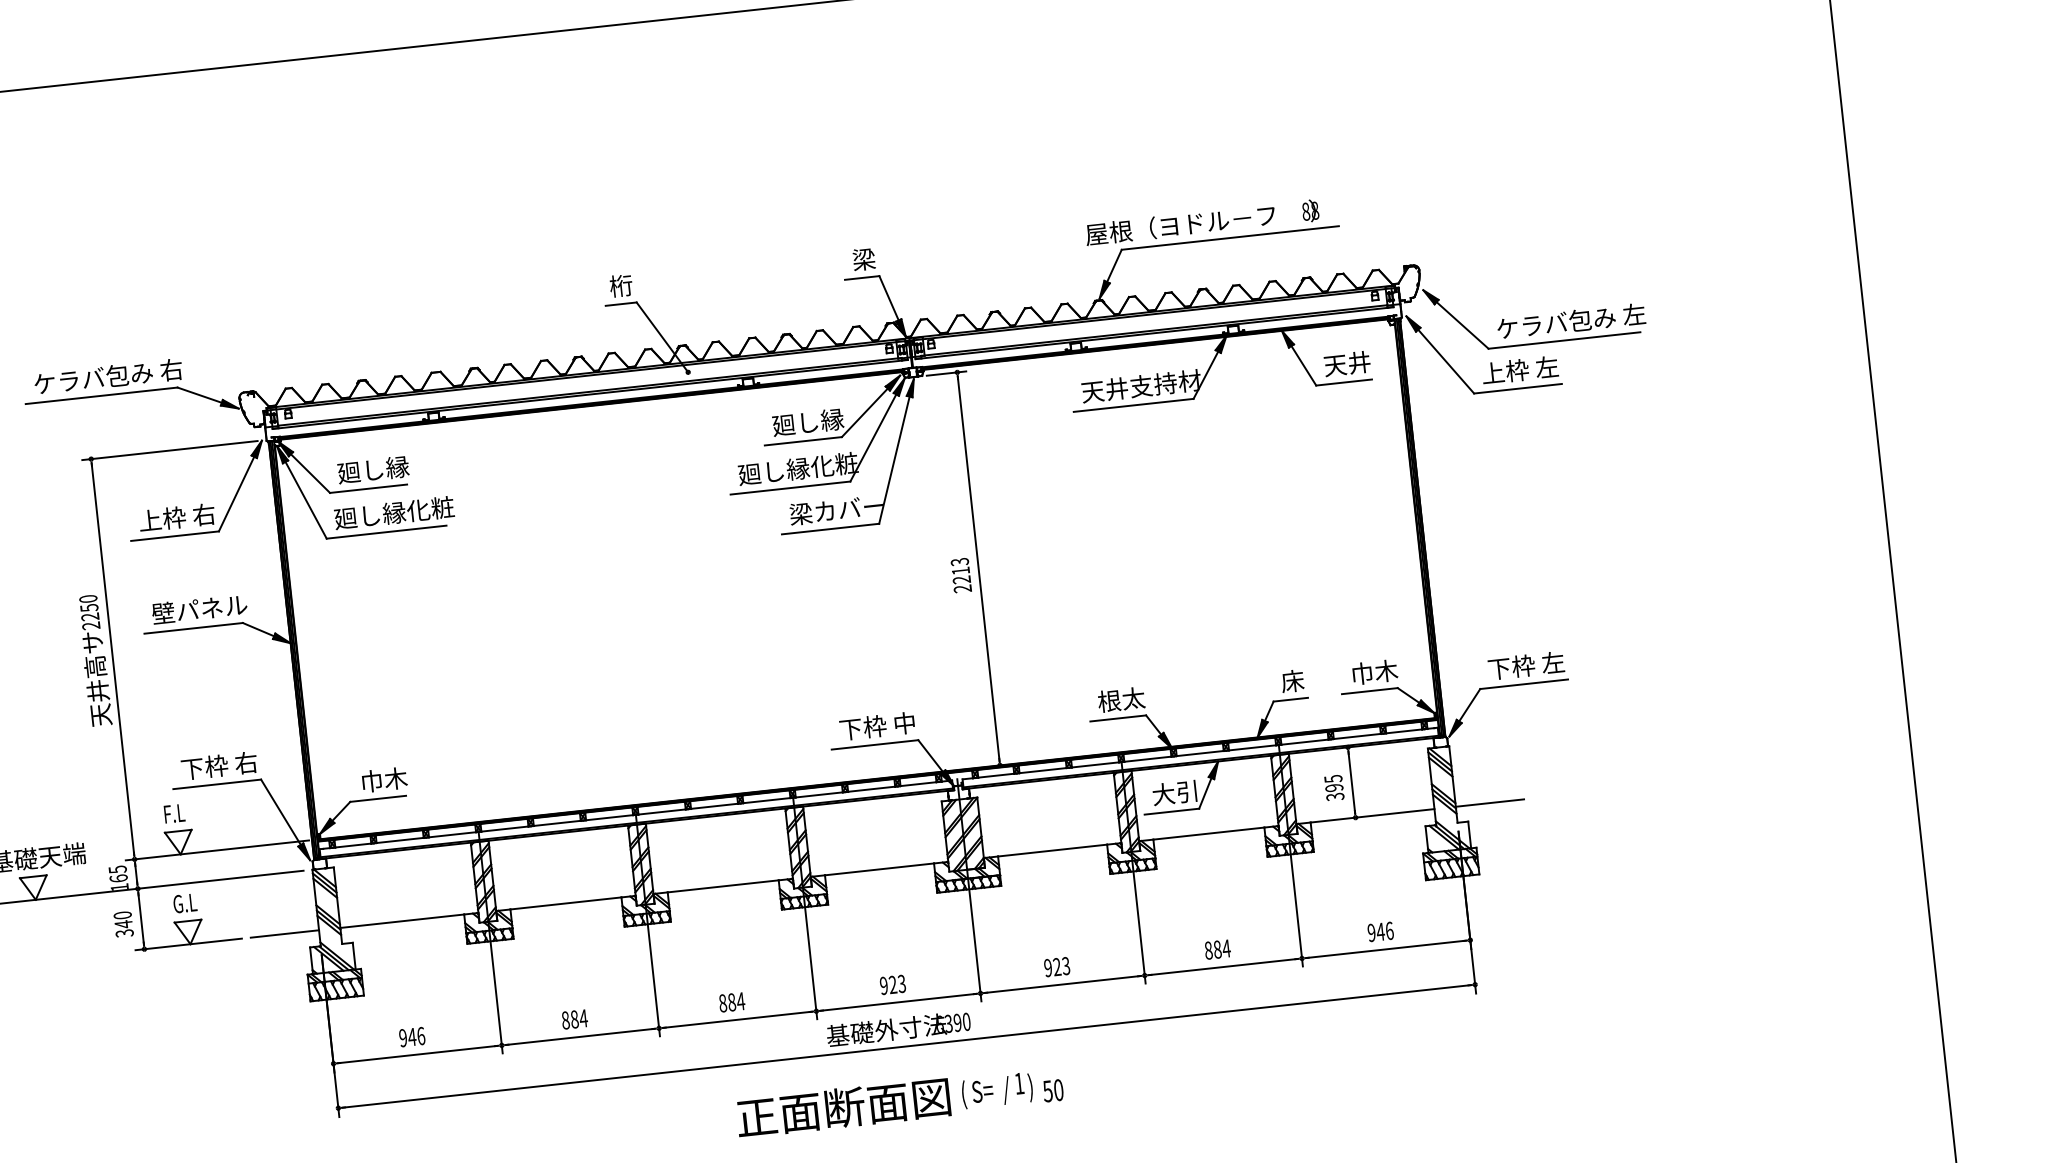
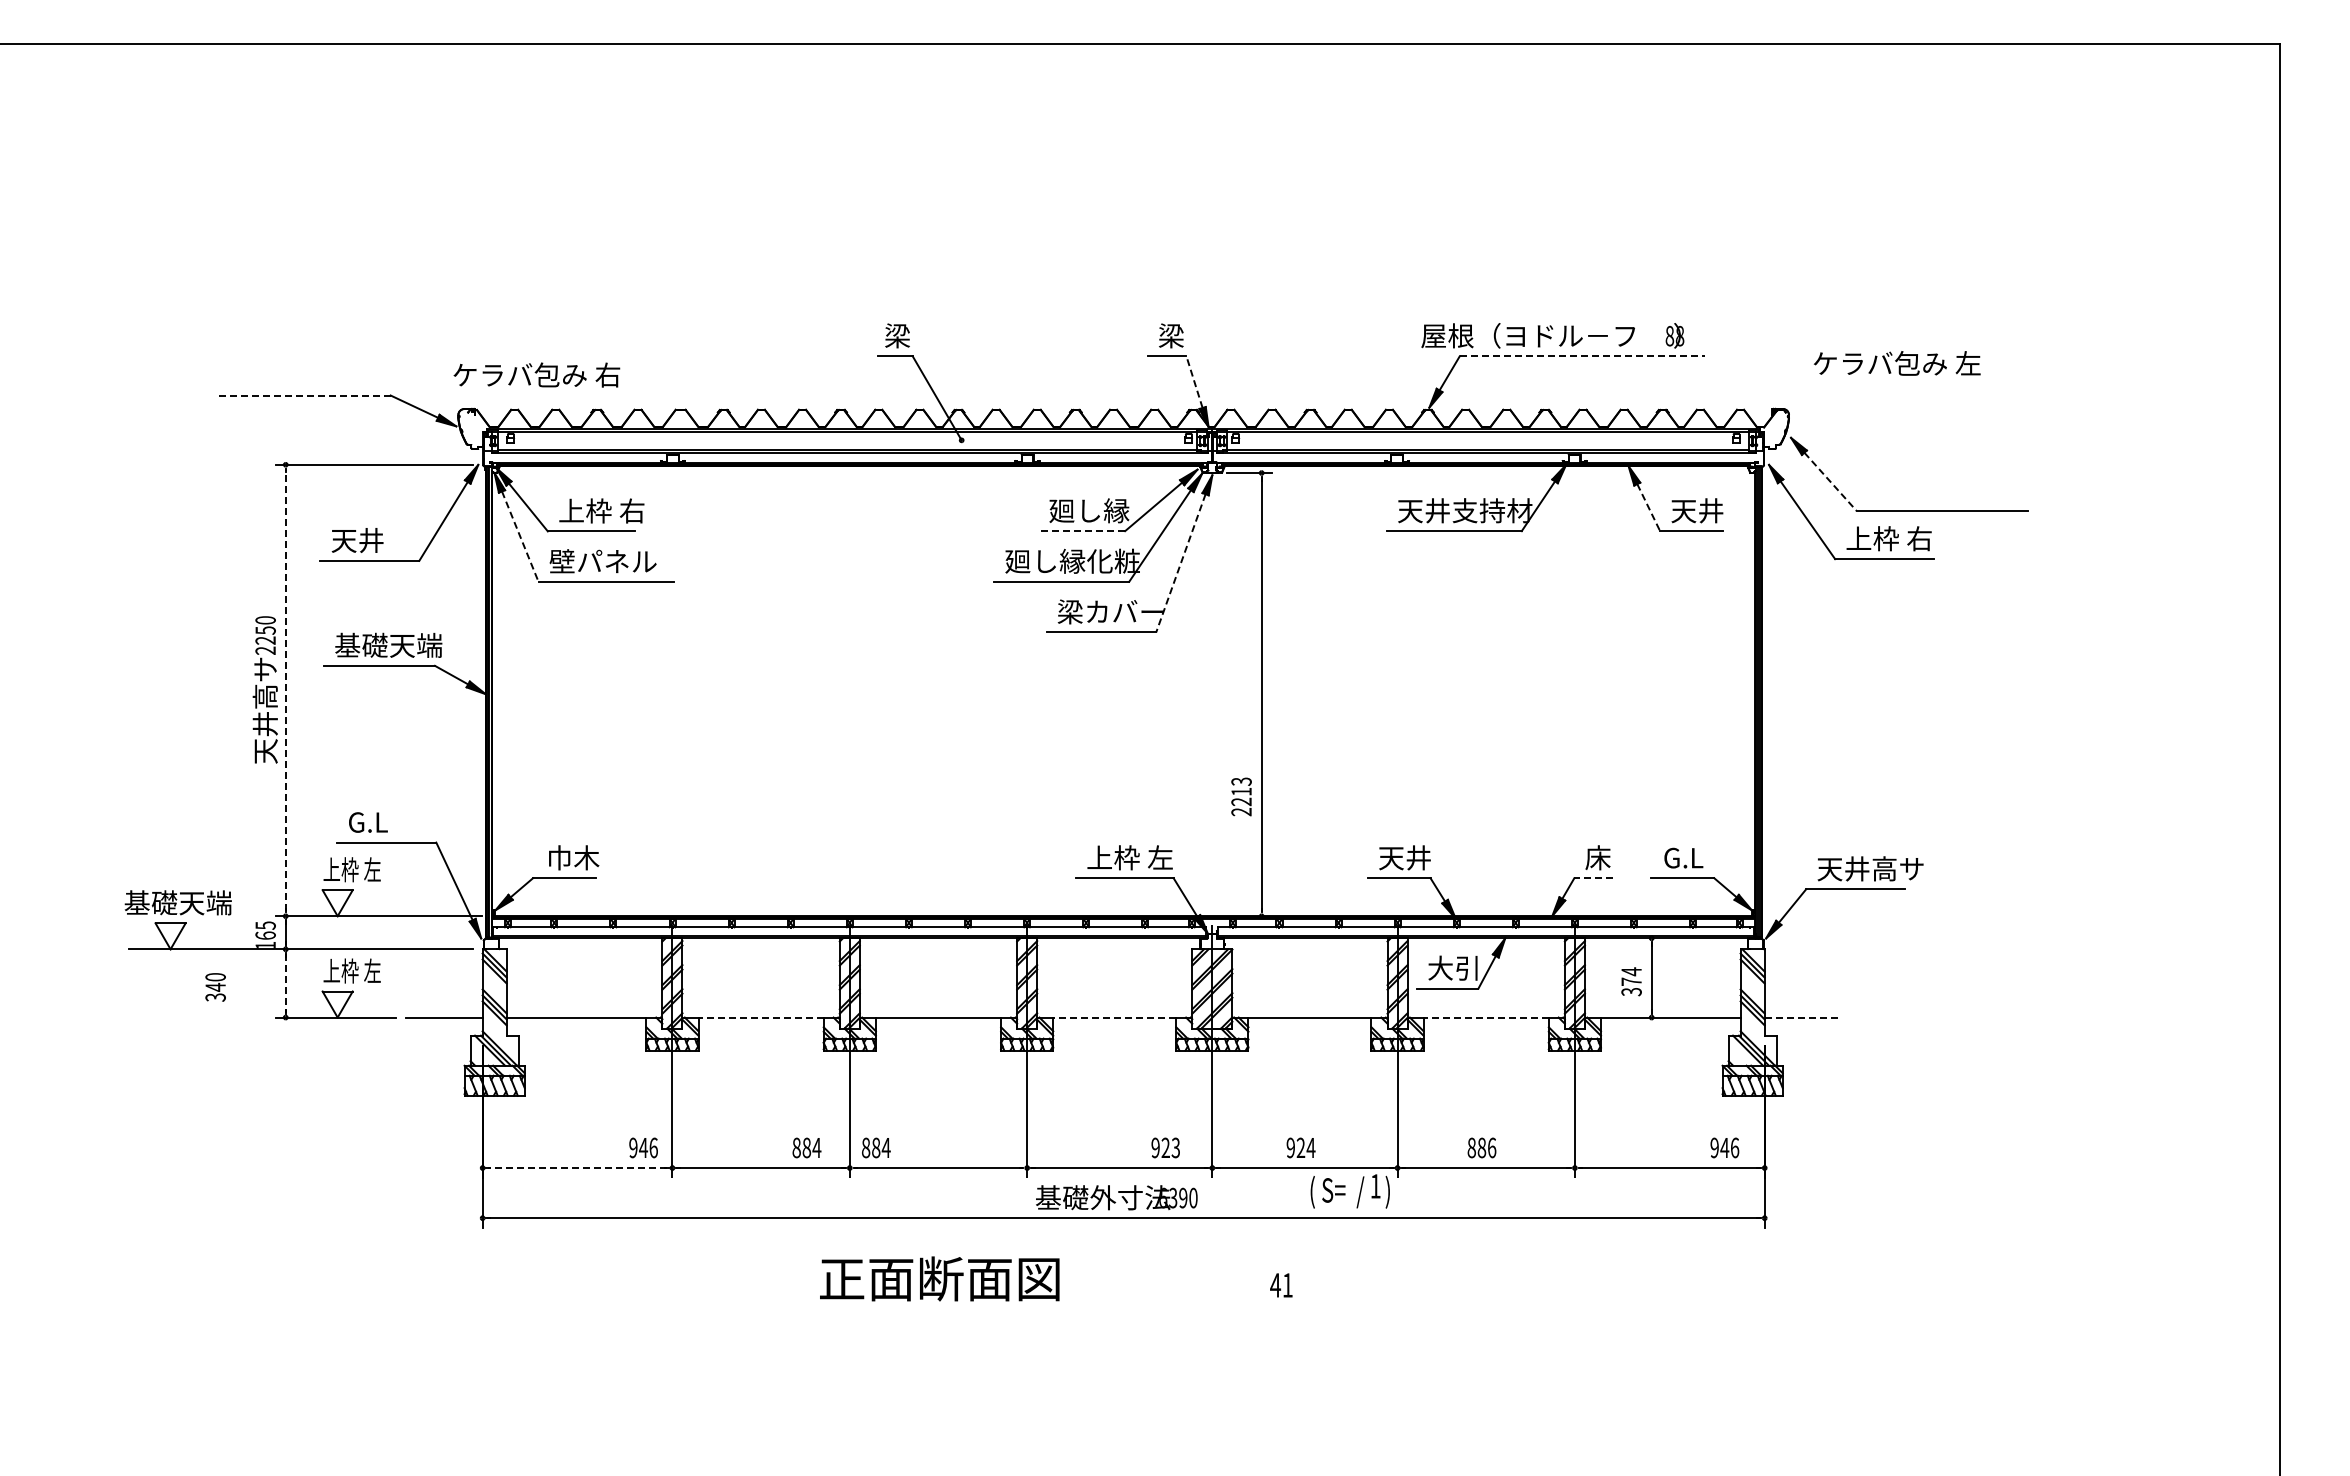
line: (1230, 238) -> (1582, 356), solid -> dashed
text: (621, 285) -> (897, 335), 桁 -> 梁
line: (888, 297) -> (1194, 381), solid -> dashed
text: (1570, 321) -> (1896, 363), moved
line: (1462, 326) -> (1830, 482), solid -> dashed
line: (1303, 366) -> (1648, 508), solid -> dashed
text: (1546, 367) -> (1919, 538), 上枠 左 -> 上枠 右
text: (108, 376) -> (536, 374), moved
line: (102, 395) -> (305, 395), solid -> dashed
line: (803, 441) -> (1081, 531), solid -> dashed
line: (894, 460) -> (1180, 563), solid -> dashed
text: (375, 469) -> (601, 510), 廻し縁 -> 上枠 右
line: (306, 500) -> (520, 536), solid -> dashed
text: (393, 512) -> (616, 561), 廻し縁化粧 -> 壁パネル
text: (176, 516) -> (373, 539), 上枠 右 -> 天井
text: (961, 575) -> (1241, 796), moved
text: (199, 608) -> (388, 644), 壁パネル -> 基礎天端
line: (112, 659) -> (285, 690), solid -> dashed
text: (1535, 664) -> (1870, 868), 下枠 左 -> 天井高サ
text: (1374, 672) -> (1690, 857), 巾木 -> G.L
text: (1121, 699) -> (1404, 857), 根太 -> 天井
line: (1290, 699) -> (1593, 878), solid -> dashed
text: (877, 726) -> (1129, 857), 下枠 中 -> 上枠 左
text: (218, 765) -> (390, 821), 下枠 右 -> G.L
text: (1333, 783) -> (1631, 976), 395 -> 374
line: (1490, 802) -> (1803, 1017), solid -> dashed
text: (188, 811) -> (351, 869), F.L -> 上枠 左
line: (1209, 833) -> (1486, 1017), solid -> dashed
line: (879, 869) -> (1114, 1017), solid -> dashed
text: (198, 901) -> (351, 970), G.L -> 上枠 左
line: (566, 903) -> (761, 1017), solid -> dashed
line: (140, 919) -> (285, 983), solid -> dashed
text: (123, 924) -> (215, 987), moved
text: (1380, 931) -> (1724, 1147), moved
text: (1226, 948) -> (1491, 1147), 884 -> 886
text: (1065, 965) -> (1310, 1147), 923 -> 924
text: (892, 984) -> (1165, 1147), moved
text: (732, 1001) -> (876, 1147), moved
text: (574, 1019) -> (806, 1147), moved
text: (412, 1036) -> (643, 1147), moved
line: (417, 1054) -> (577, 1168), solid -> dashed
text: (996, 1090) -> (1349, 1191), moved
text: (1053, 1090) -> (1281, 1285), 50 -> 41
text: (843, 1107) -> (939, 1278), moved

